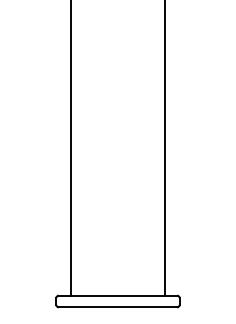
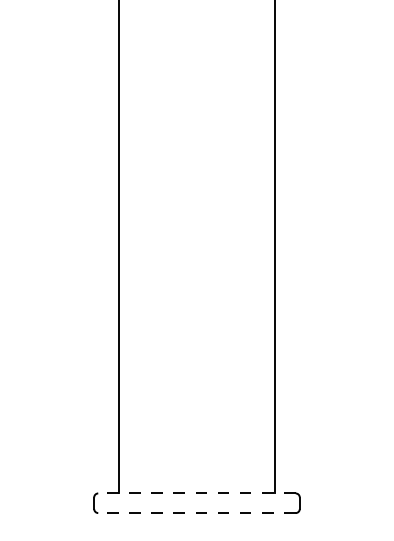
line: (117, 295) -> (196, 493), solid -> dashed
line: (117, 307) -> (196, 513), solid -> dashed

